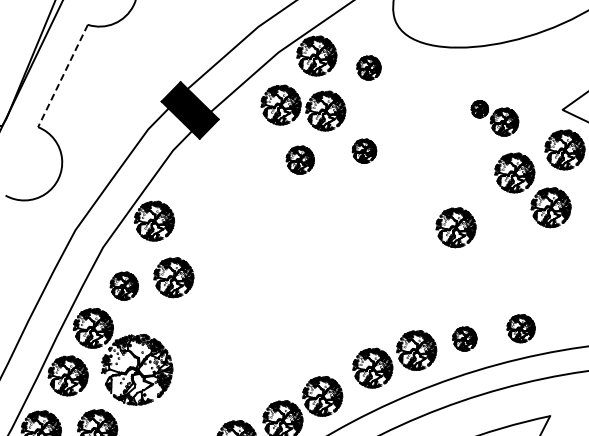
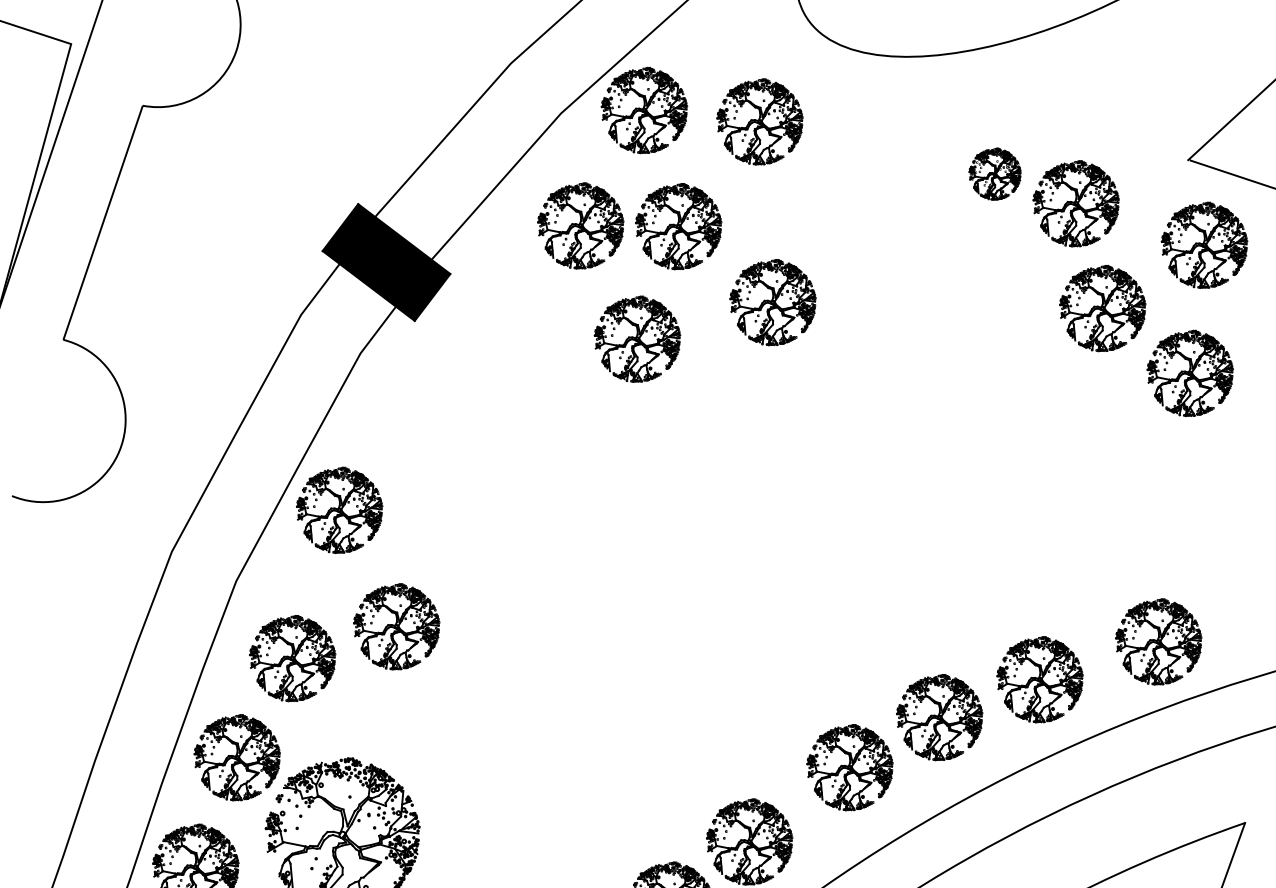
part: (368, 67) -> (758, 121), size x1.67
line: (63, 76) -> (104, 223), dashed -> solid
part: (494, 118) -> (1044, 196), size x1.43
part: (364, 150) -> (772, 301), size x1.67
part: (299, 159) -> (635, 338), size x1.43
part: (455, 227) -> (989, 442), removed
part: (123, 285) -> (290, 657), size x1.43
part: (520, 328) -> (1157, 642), size x1.43
part: (464, 338) -> (1039, 679), size x1.67

